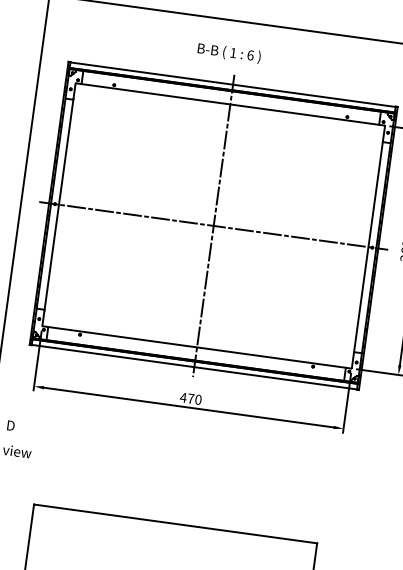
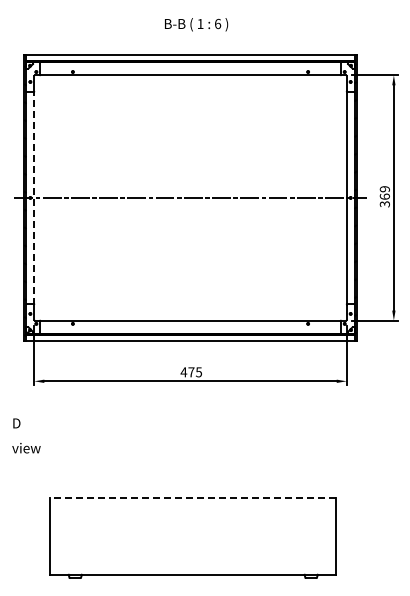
text: (229, 52) -> (196, 24), moved
line: (59, 204) -> (34, 197), solid -> dashed
line: (213, 225) -> (190, 197), removed
text: (197, 399) -> (198, 372), 470 -> 475
line: (175, 524) -> (193, 498), solid -> dashed

